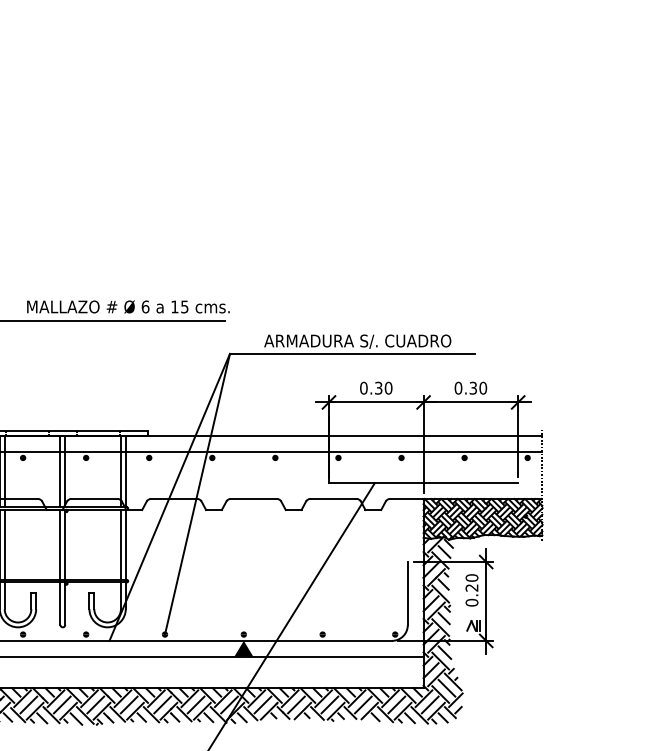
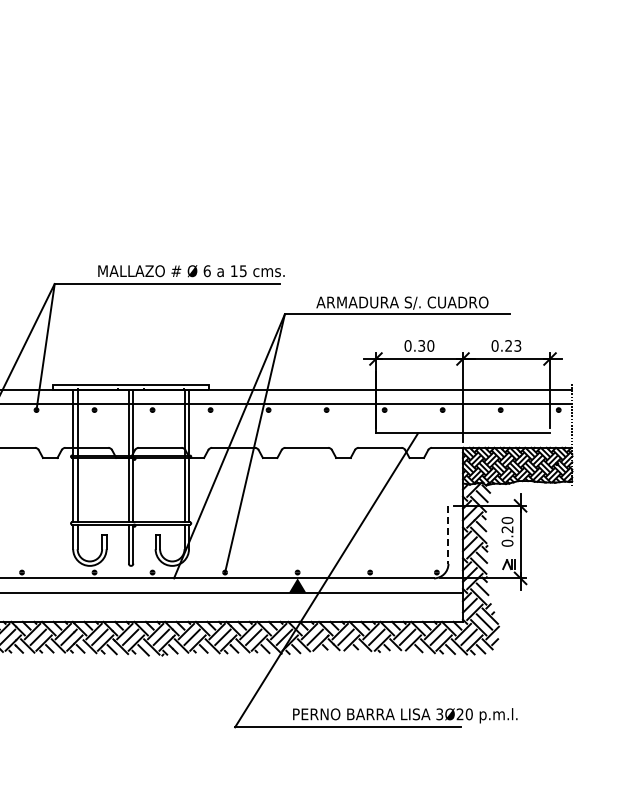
text: (478, 387) -> (513, 345), 0.30 -> 0.23
line: (407, 594) -> (448, 535), solid -> dashed

